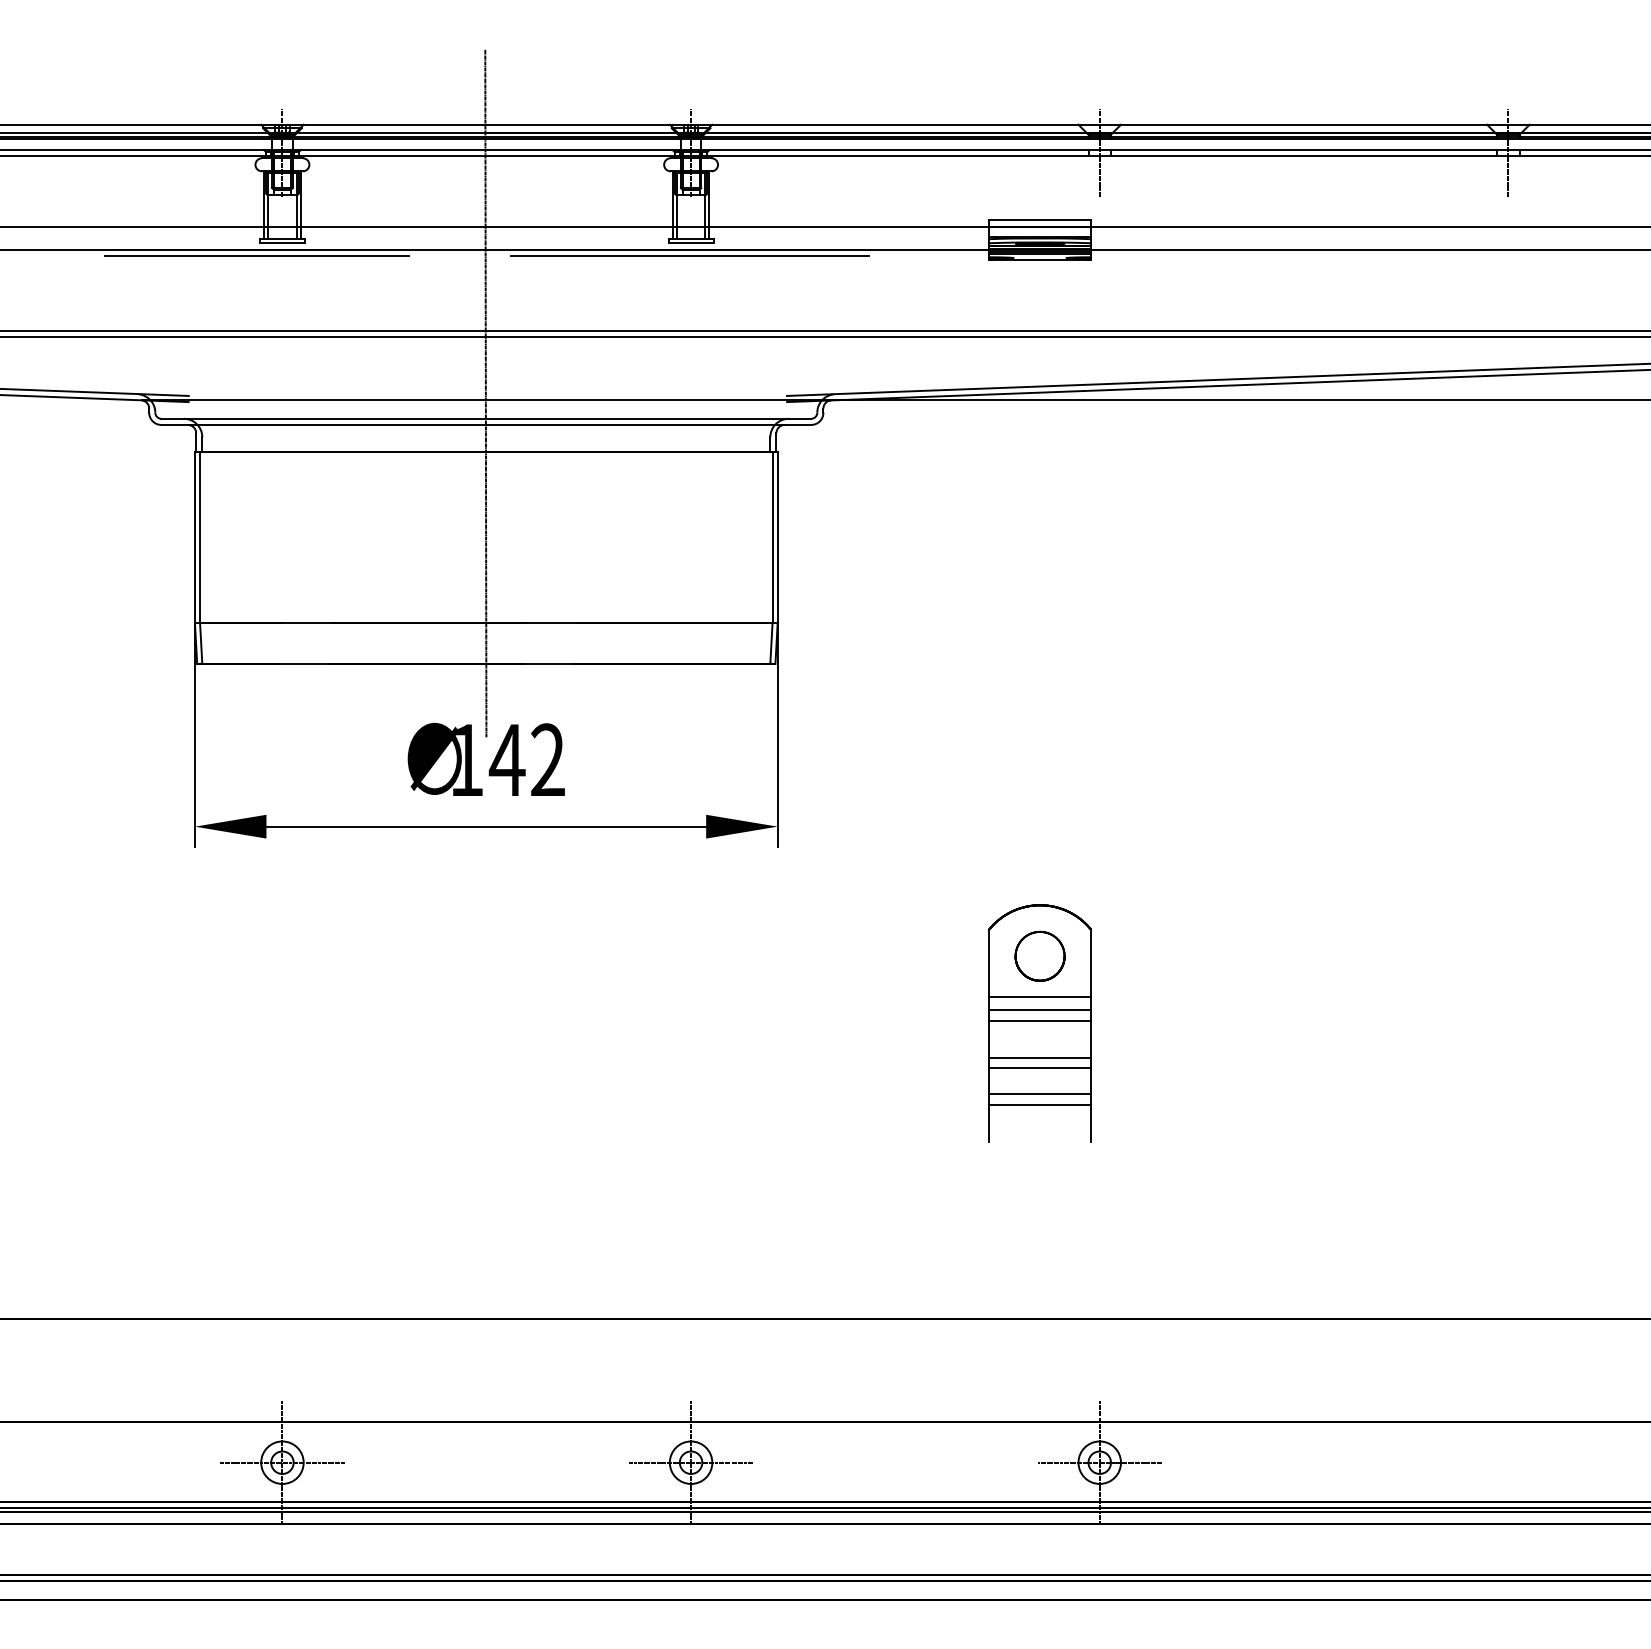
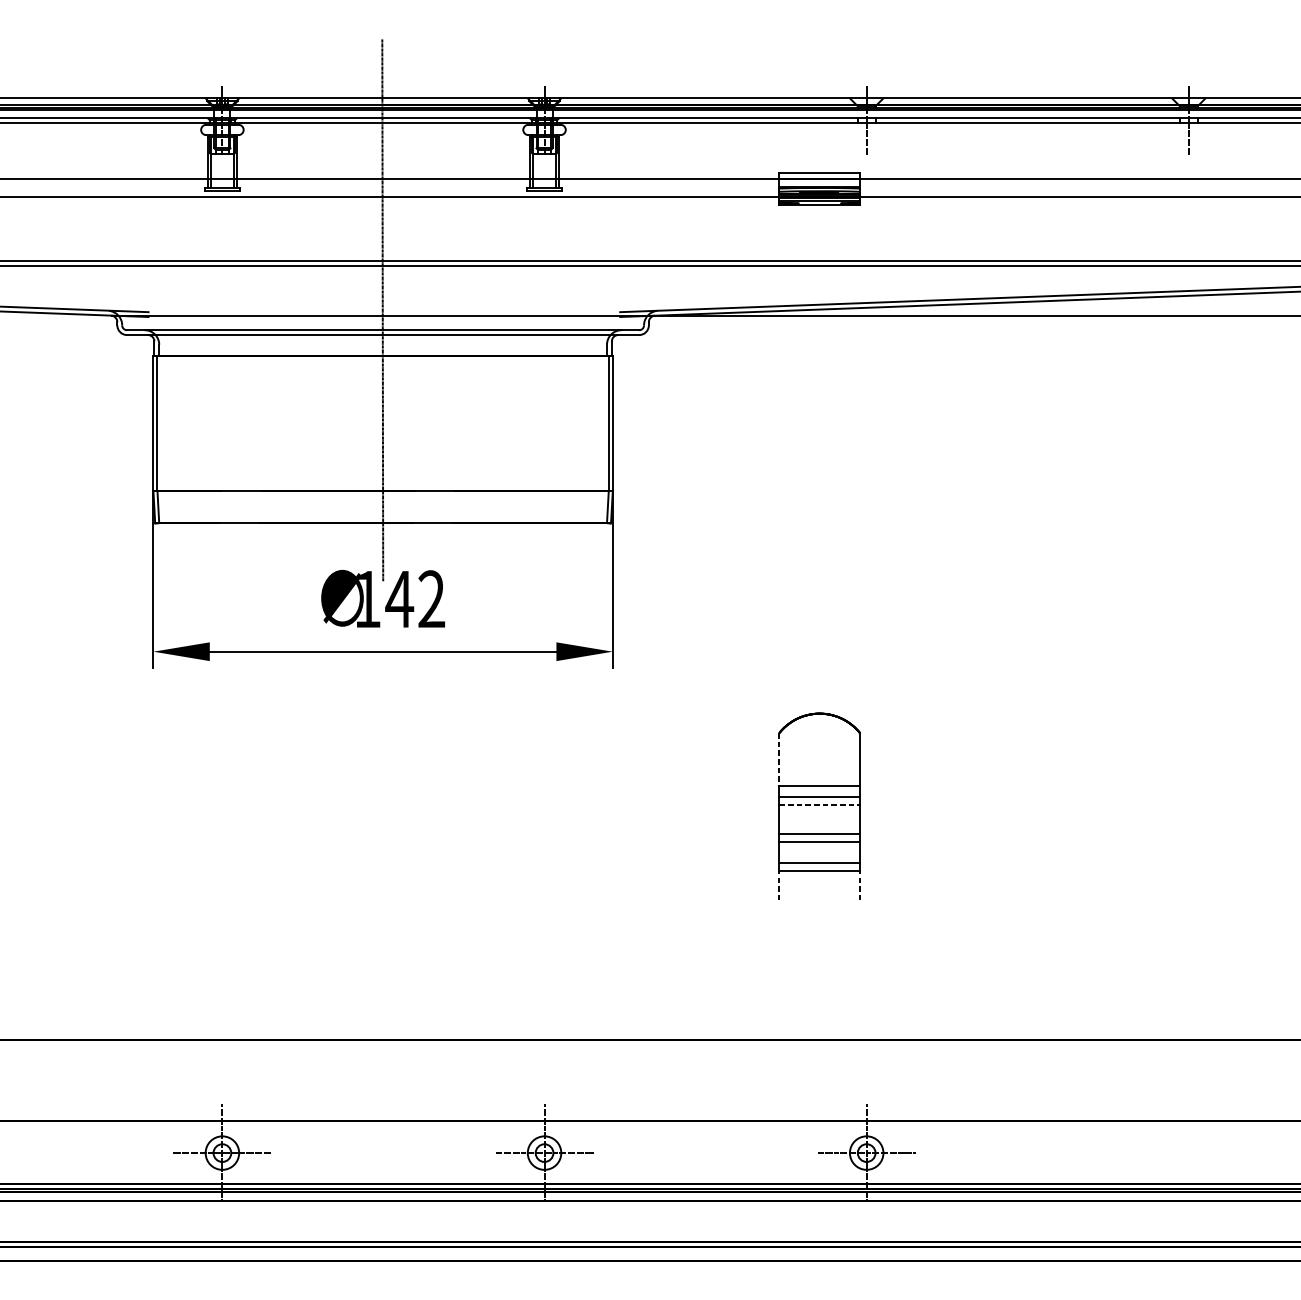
line: (256, 256) -> (201, 202), removed
line: (689, 256) -> (543, 202), removed
part: (1039, 955) -> (819, 753), removed
line: (989, 963) -> (779, 759), solid -> dashed
line: (1040, 1020) -> (819, 804), solid -> dashed
line: (989, 1123) -> (779, 885), solid -> dashed
line: (1091, 1123) -> (860, 885), solid -> dashed

